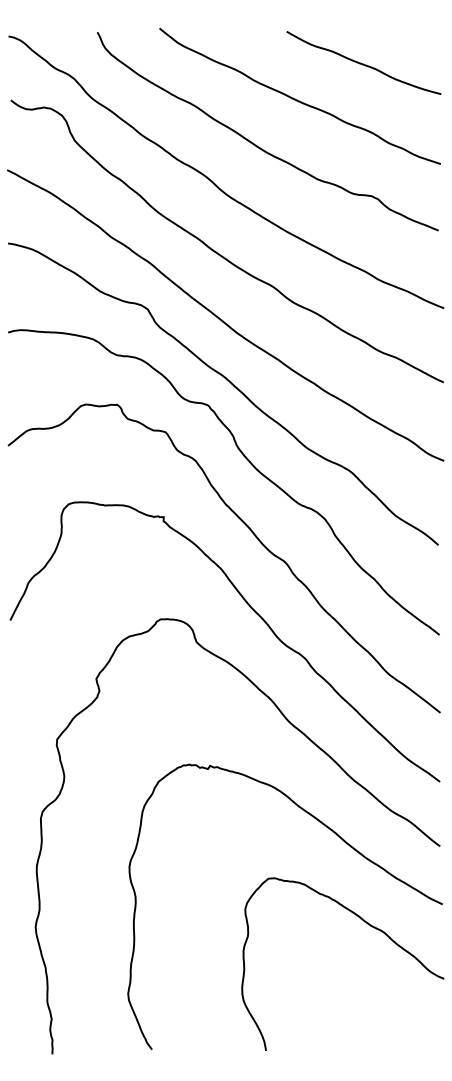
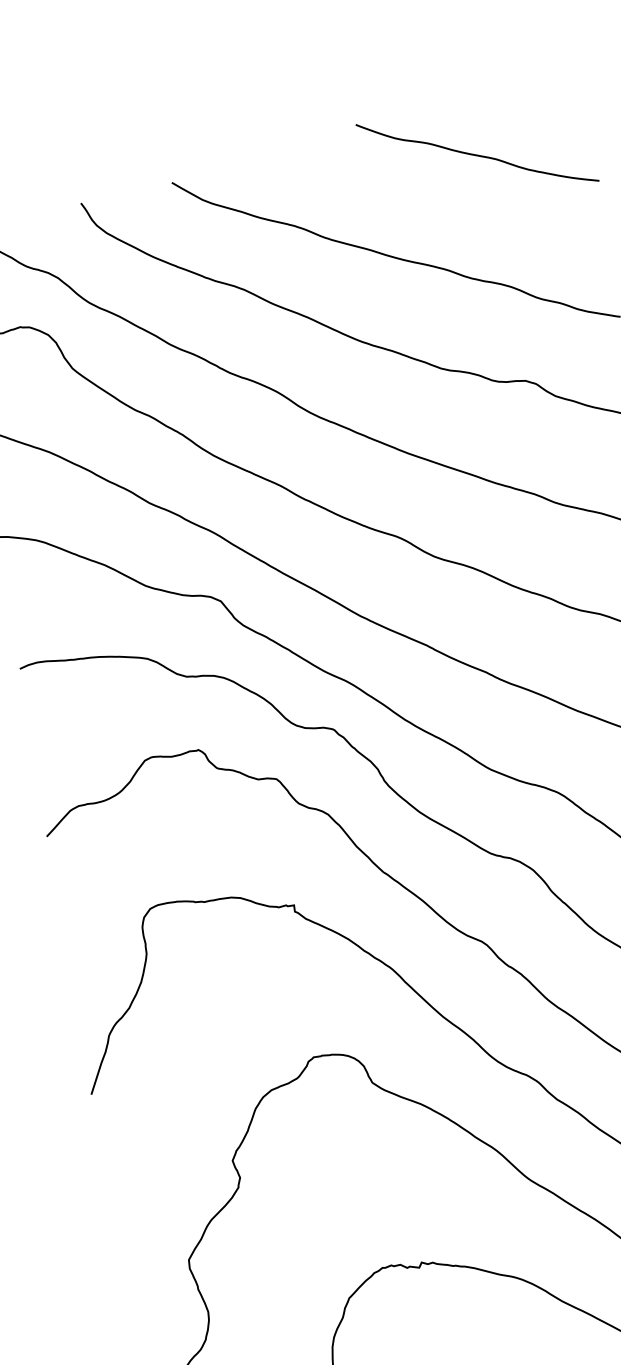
curve: (363, 63) -> (476, 153), moved

